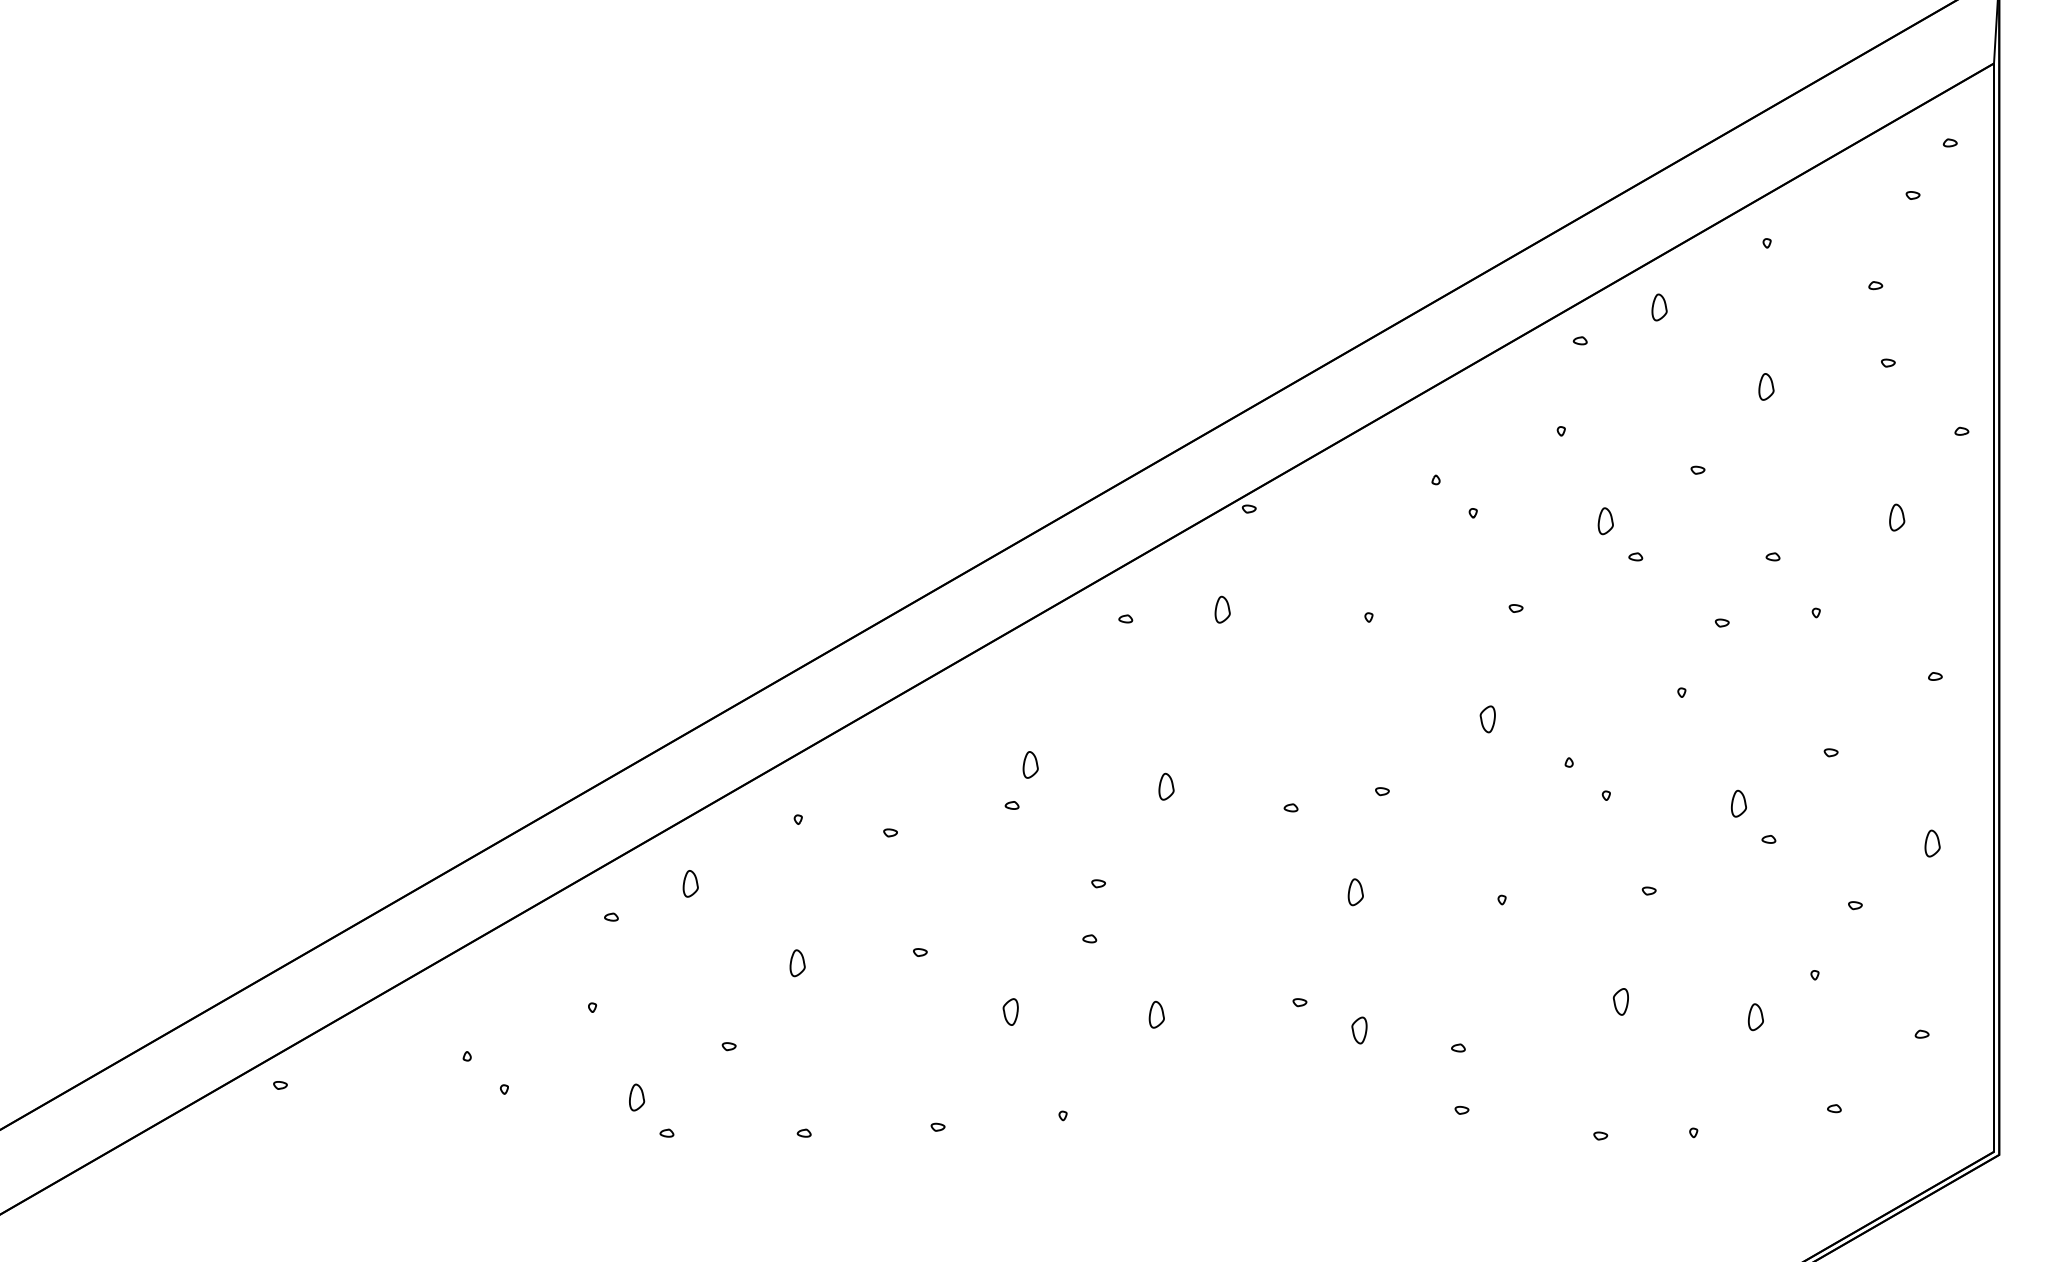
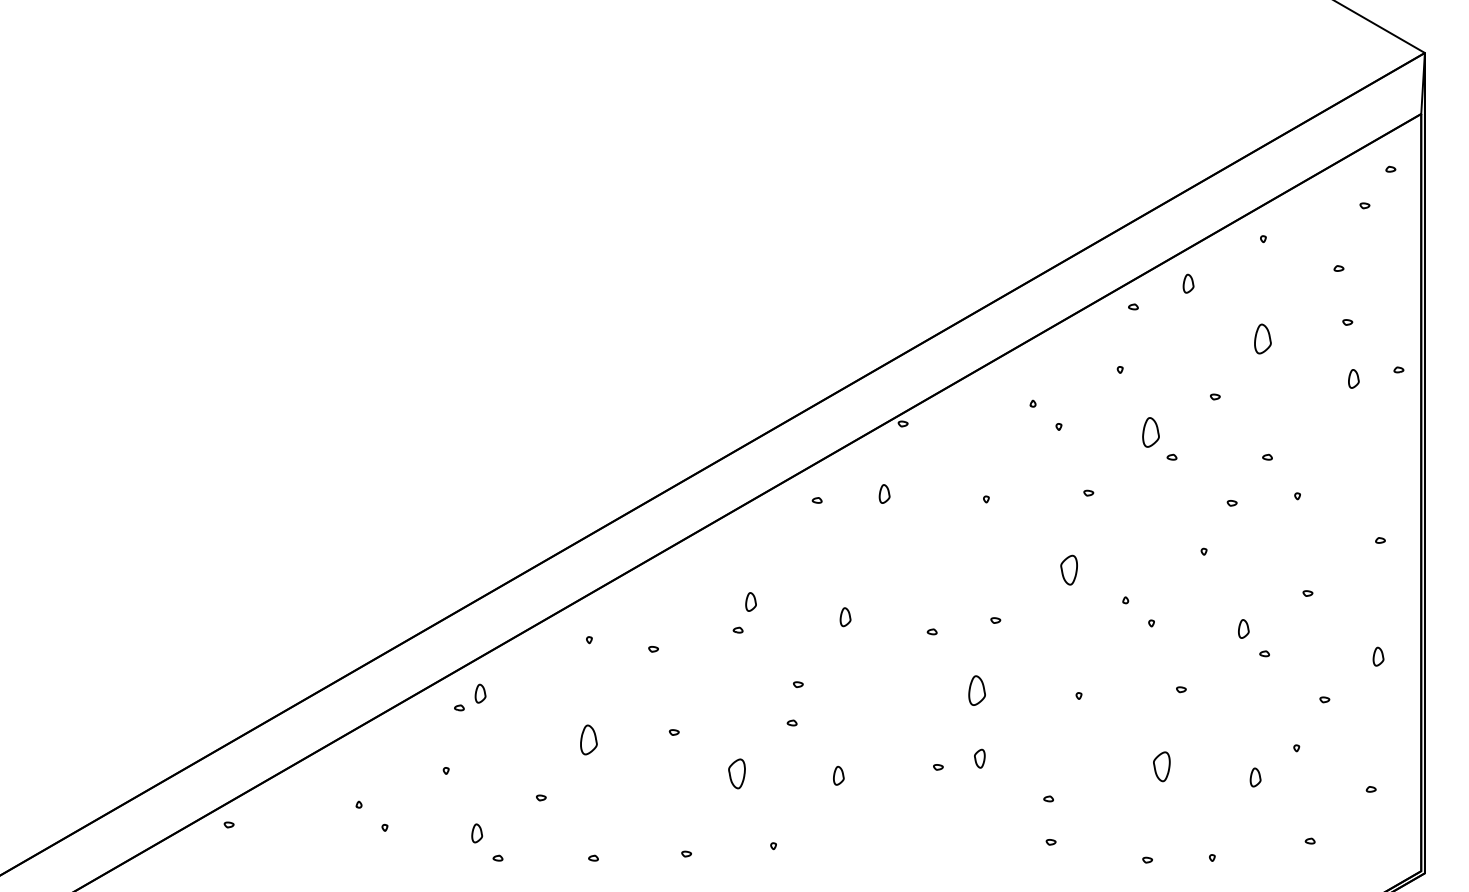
part: (1765, 386) -> (1262, 338), size x1.6
part: (1896, 516) -> (1353, 378), moved
part: (1606, 521) -> (1151, 432), size x1.6
part: (1486, 719) -> (1068, 570), size x1.6
part: (690, 883) -> (480, 693), moved
part: (1356, 892) -> (977, 690), size x1.6
part: (797, 962) -> (588, 739), size x1.6
part: (1620, 1001) -> (1161, 766), size x1.6
part: (1011, 1011) -> (737, 773), size x1.6
part: (1359, 1030) -> (979, 758), moved

